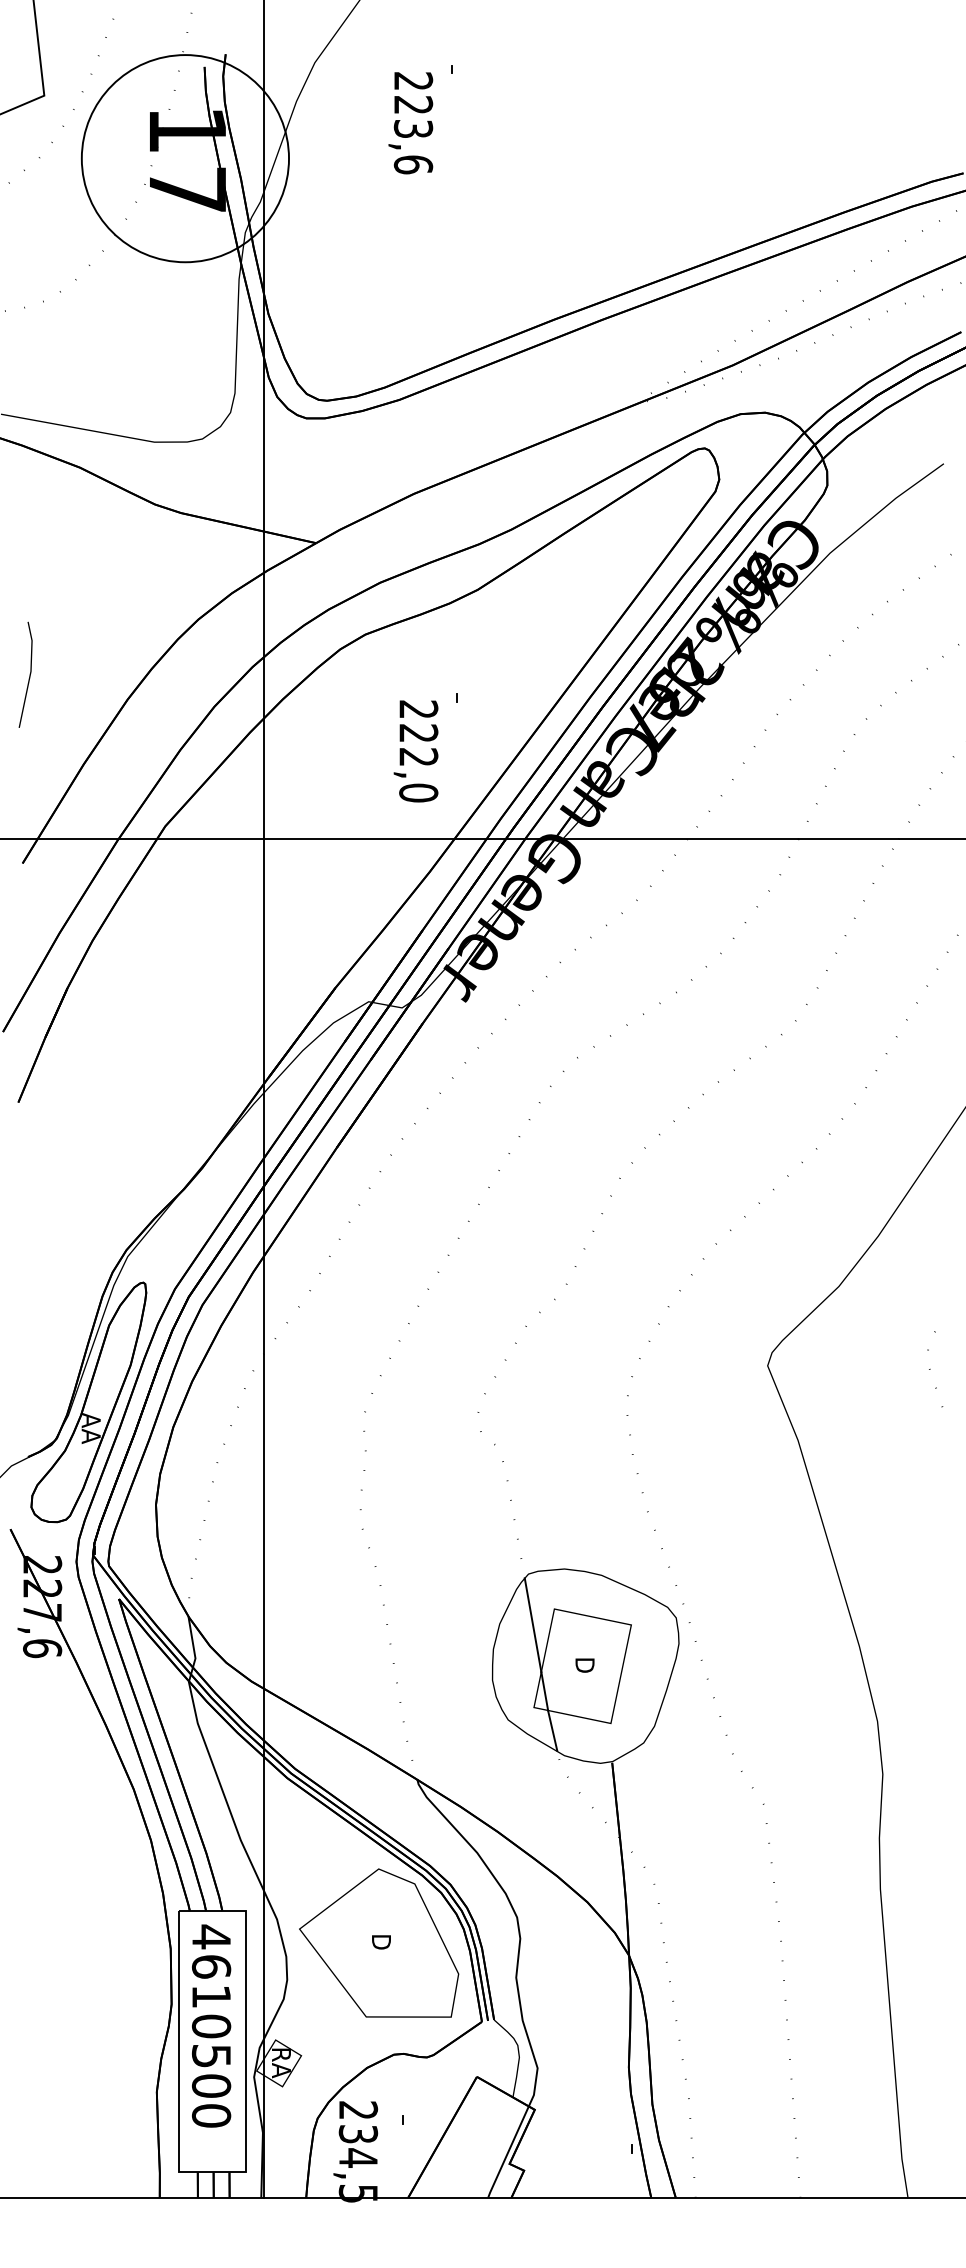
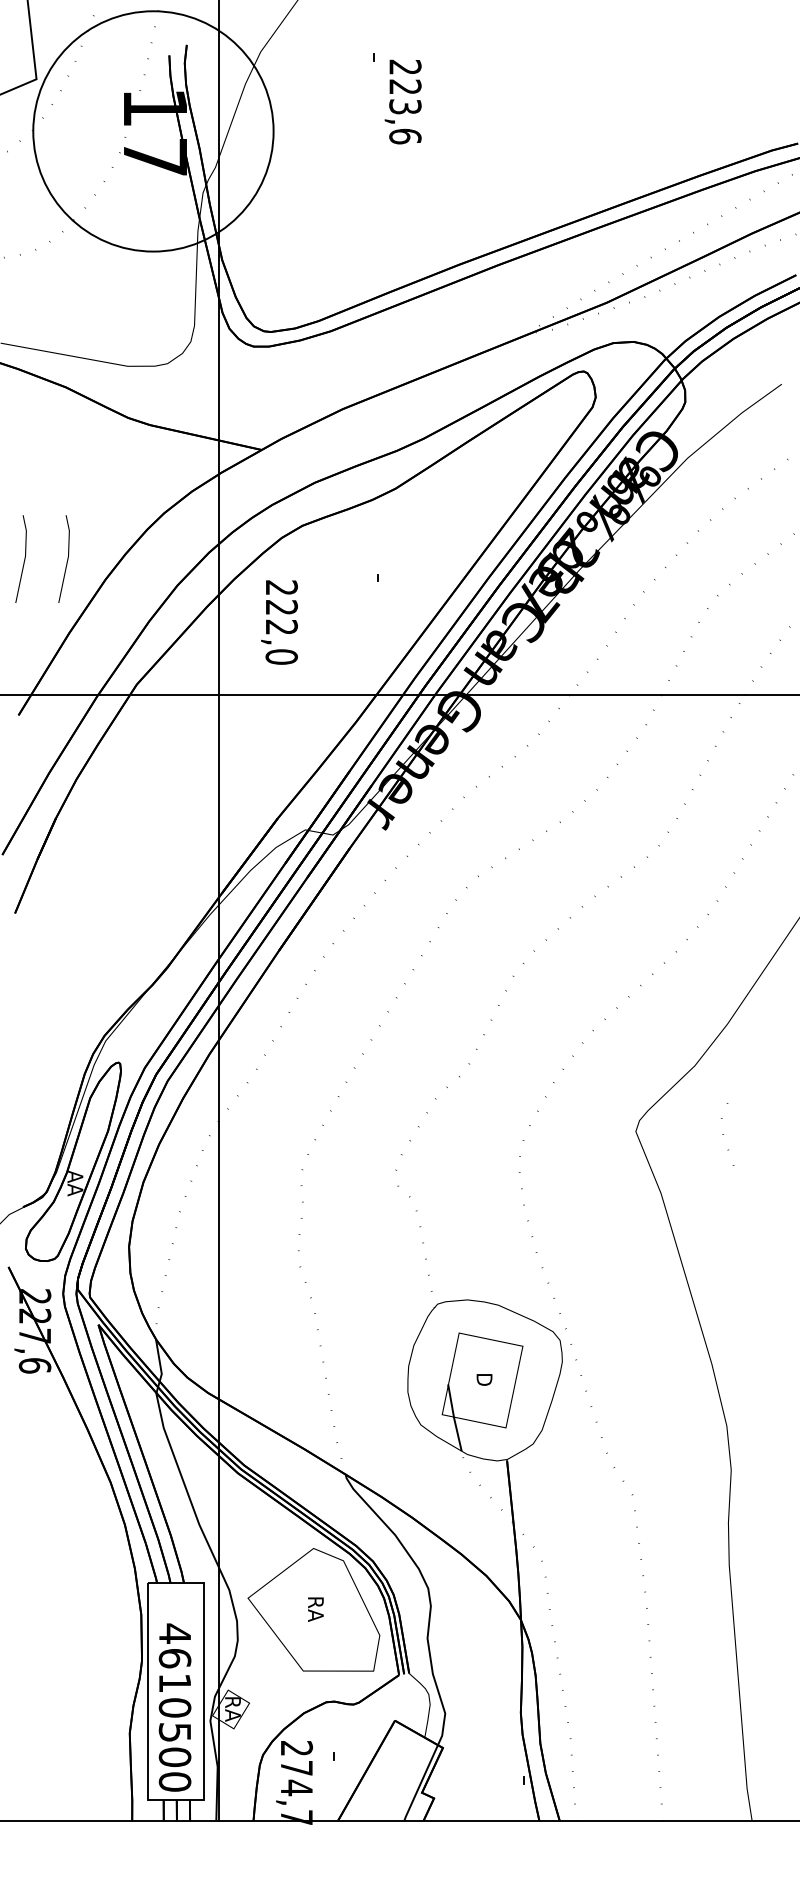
text: (409, 122) -> (402, 101), moved
circle: (185, 158) -> (153, 131), size x1.4
line: (81, 674) -> (67, 558), added
text: (416, 751) -> (279, 622), moved
line: (930, 1369) -> (723, 1134), moved
line: (533, 1625) -> (441, 1346), removed
text: (381, 1942) -> (315, 1609), D -> RA
text: (210, 2025) -> (174, 1707), moved
text: (358, 2163) -> (296, 1792), 234,5 -> 274,7

